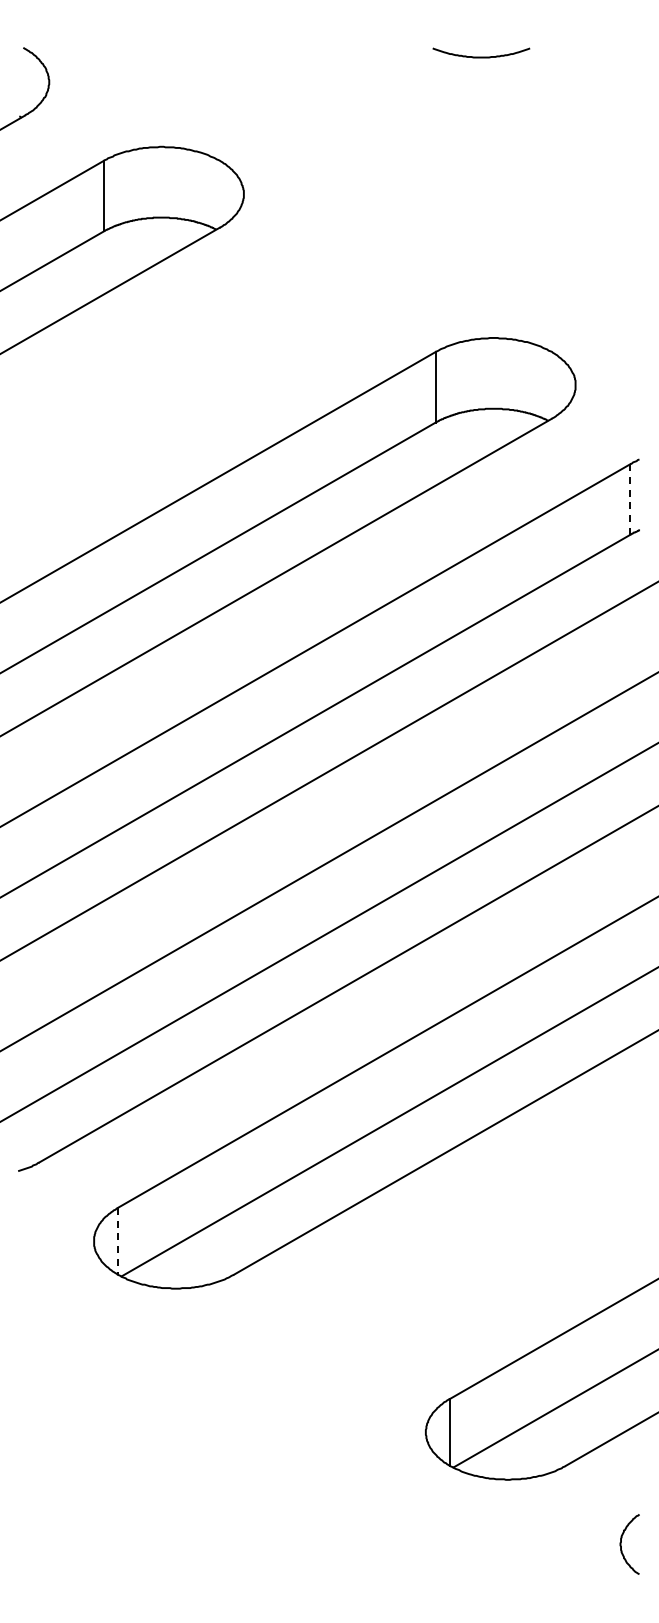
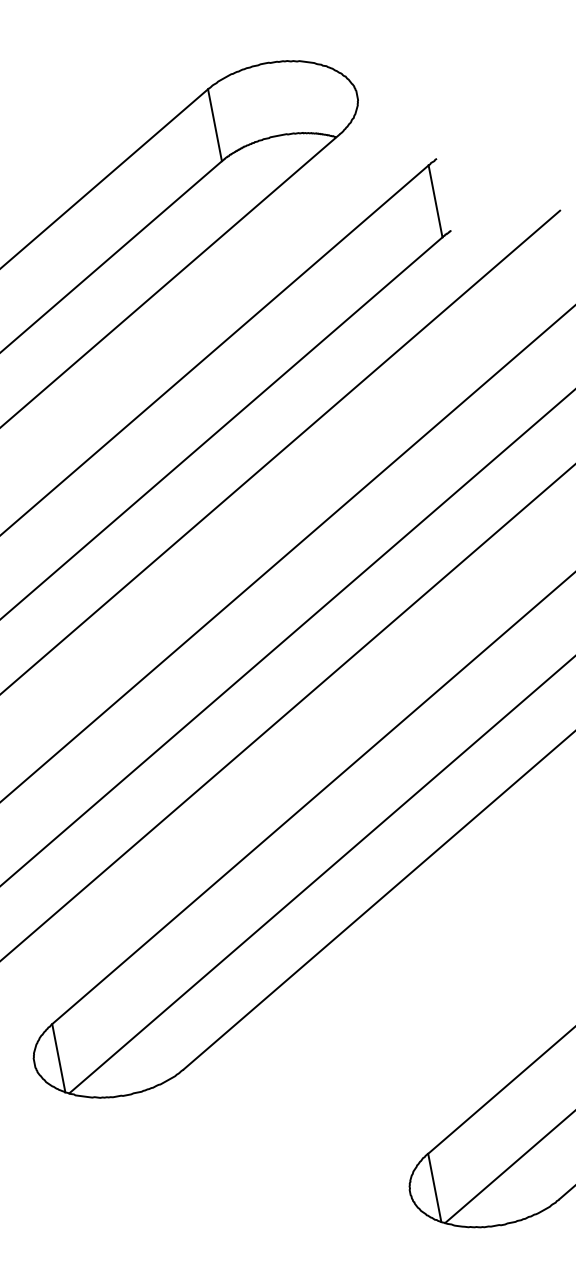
line: (630, 499) -> (435, 201), dashed -> solid
line: (118, 1241) -> (59, 1058), dashed -> solid

